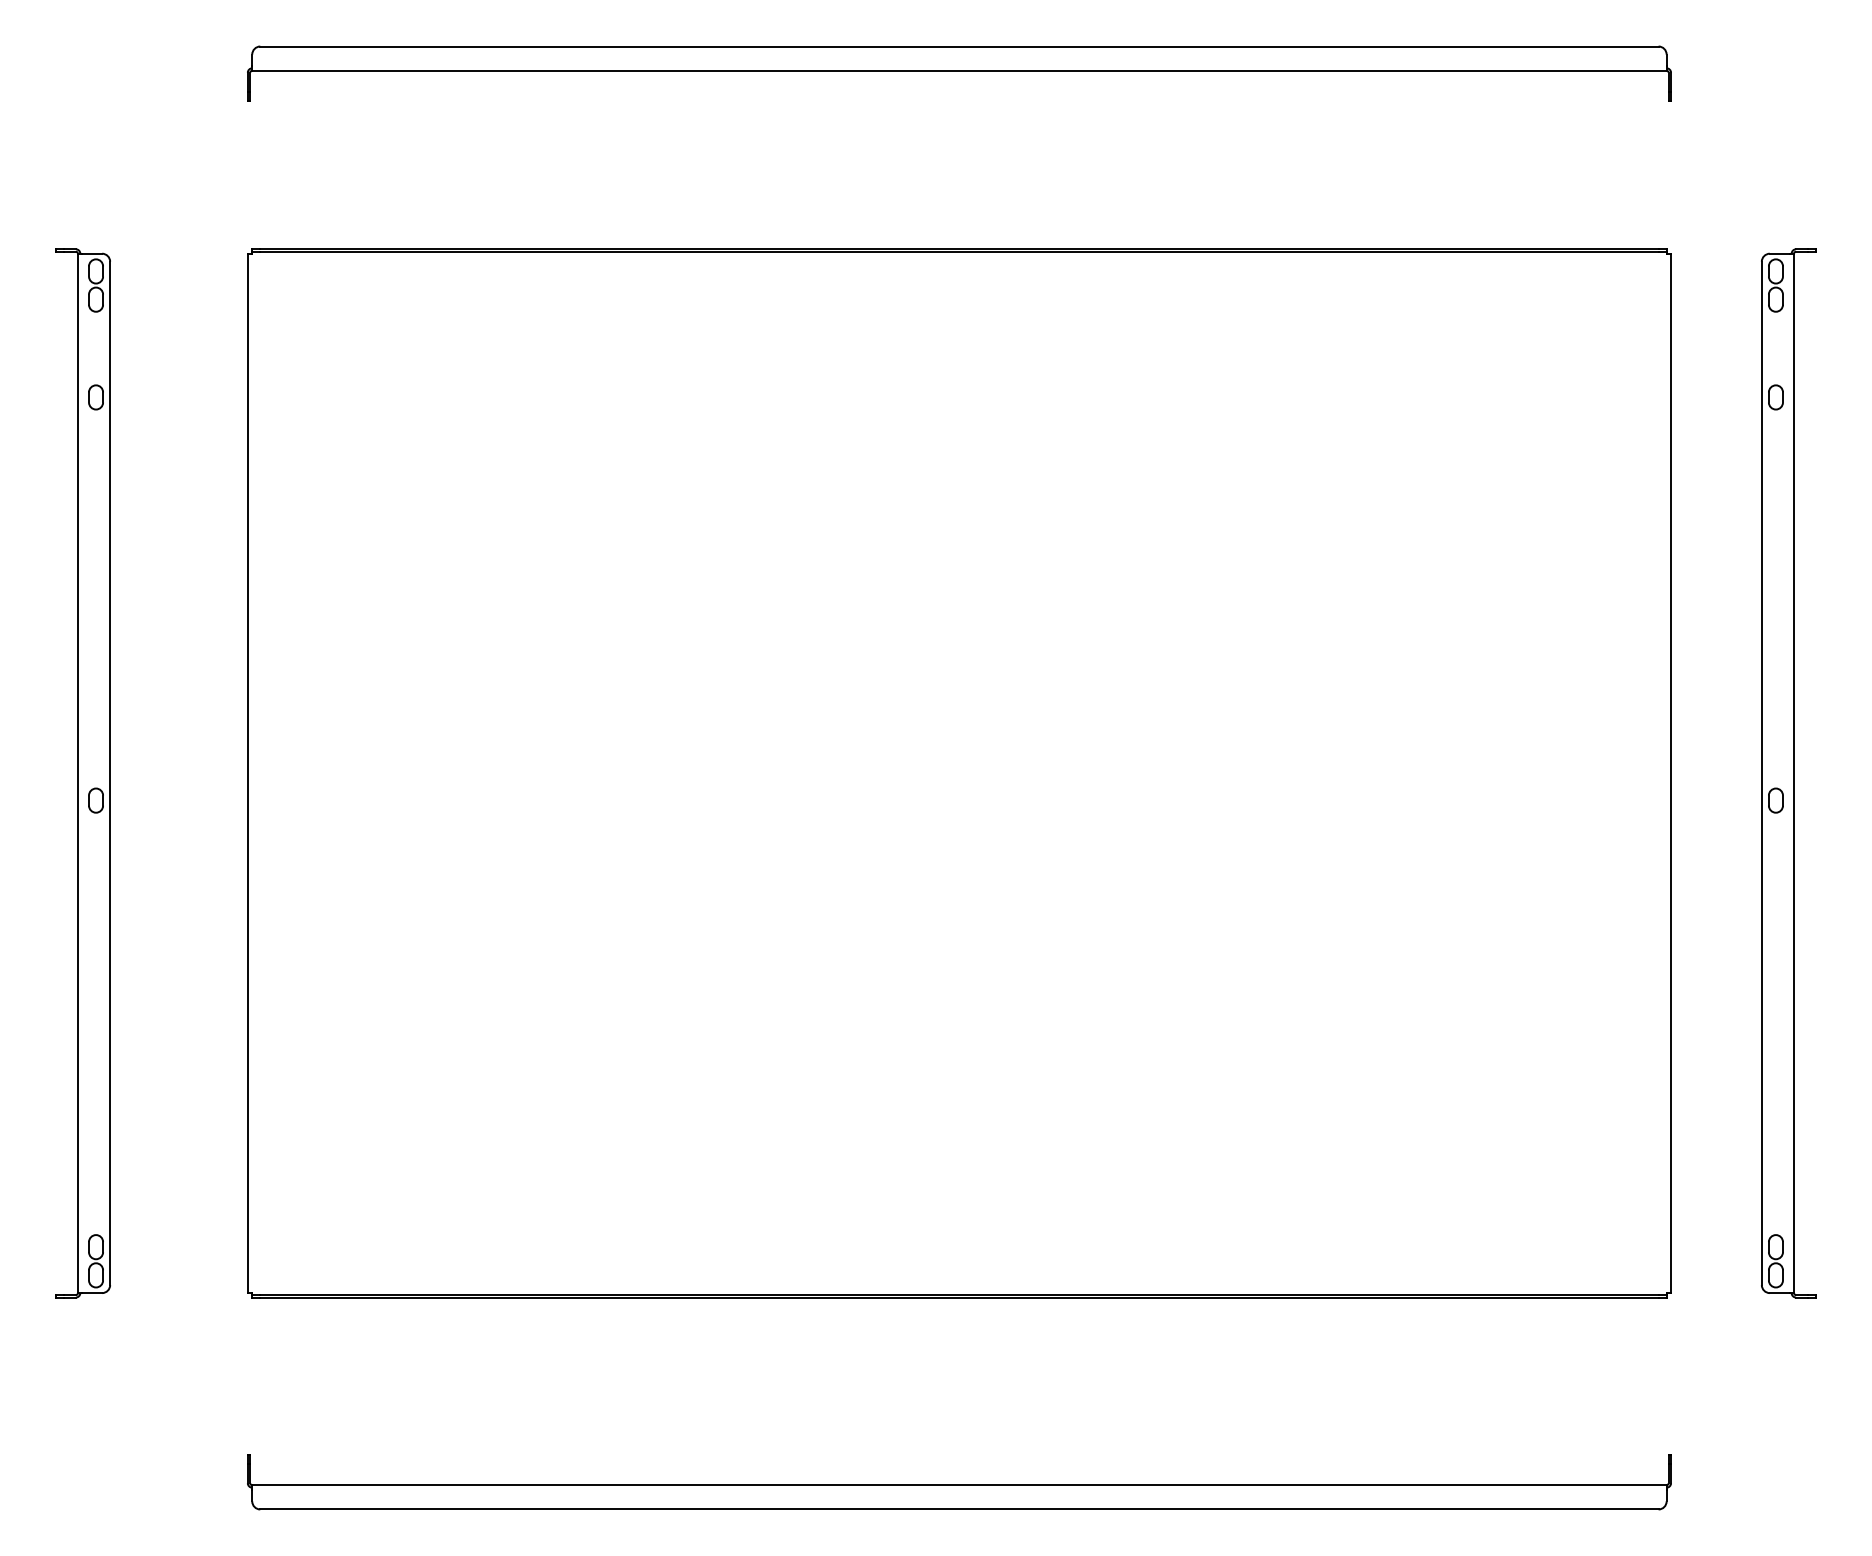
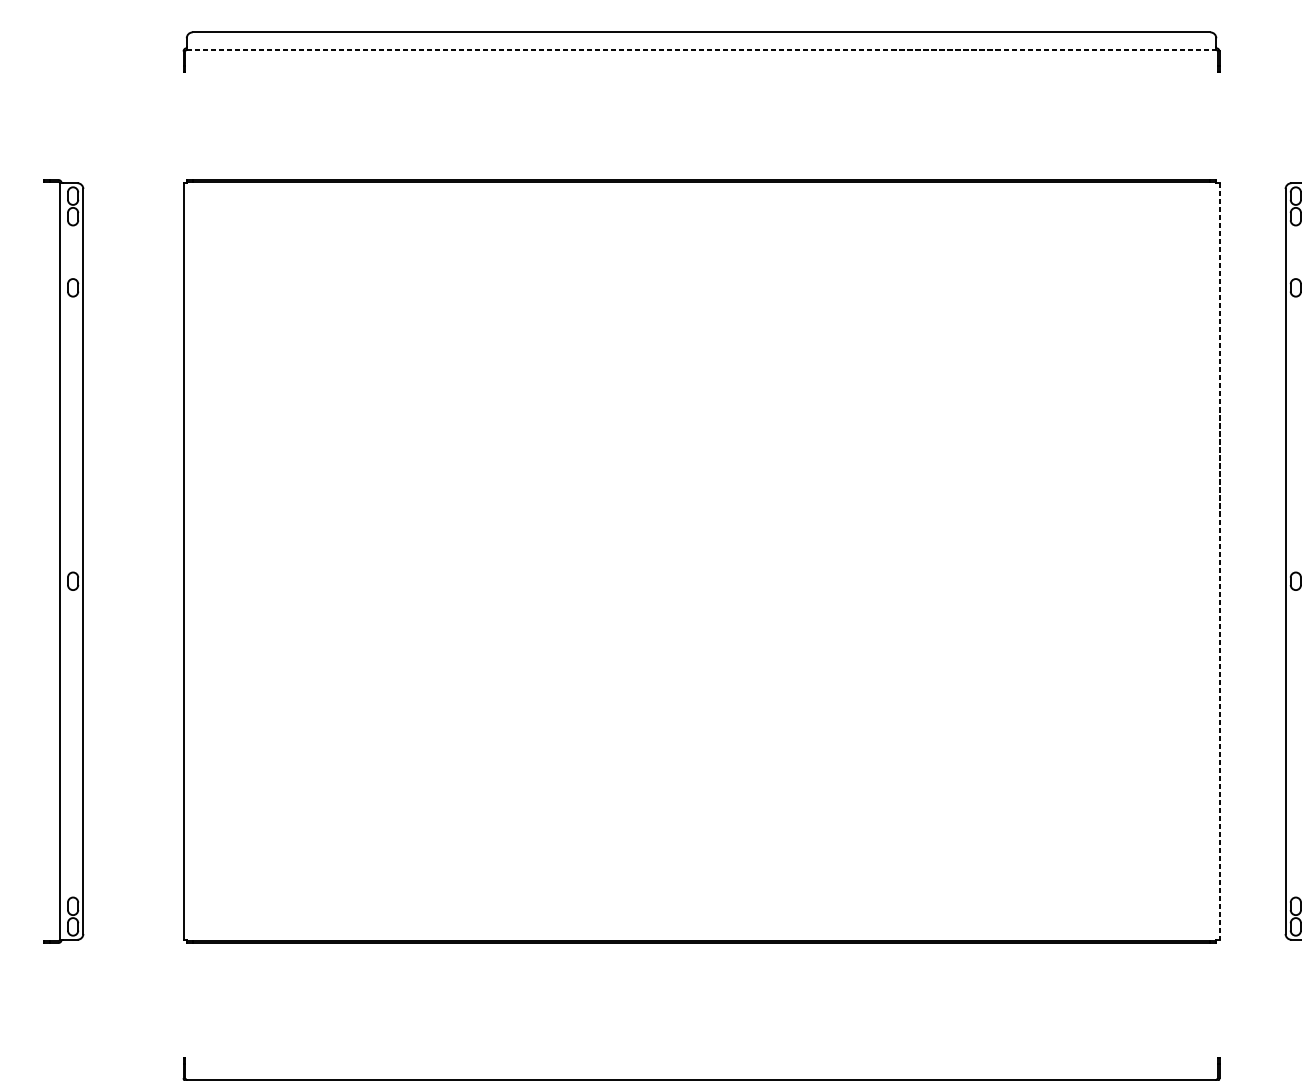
line: (959, 70) -> (701, 49), solid -> dashed
line: (1671, 773) -> (1219, 561), solid -> dashed

